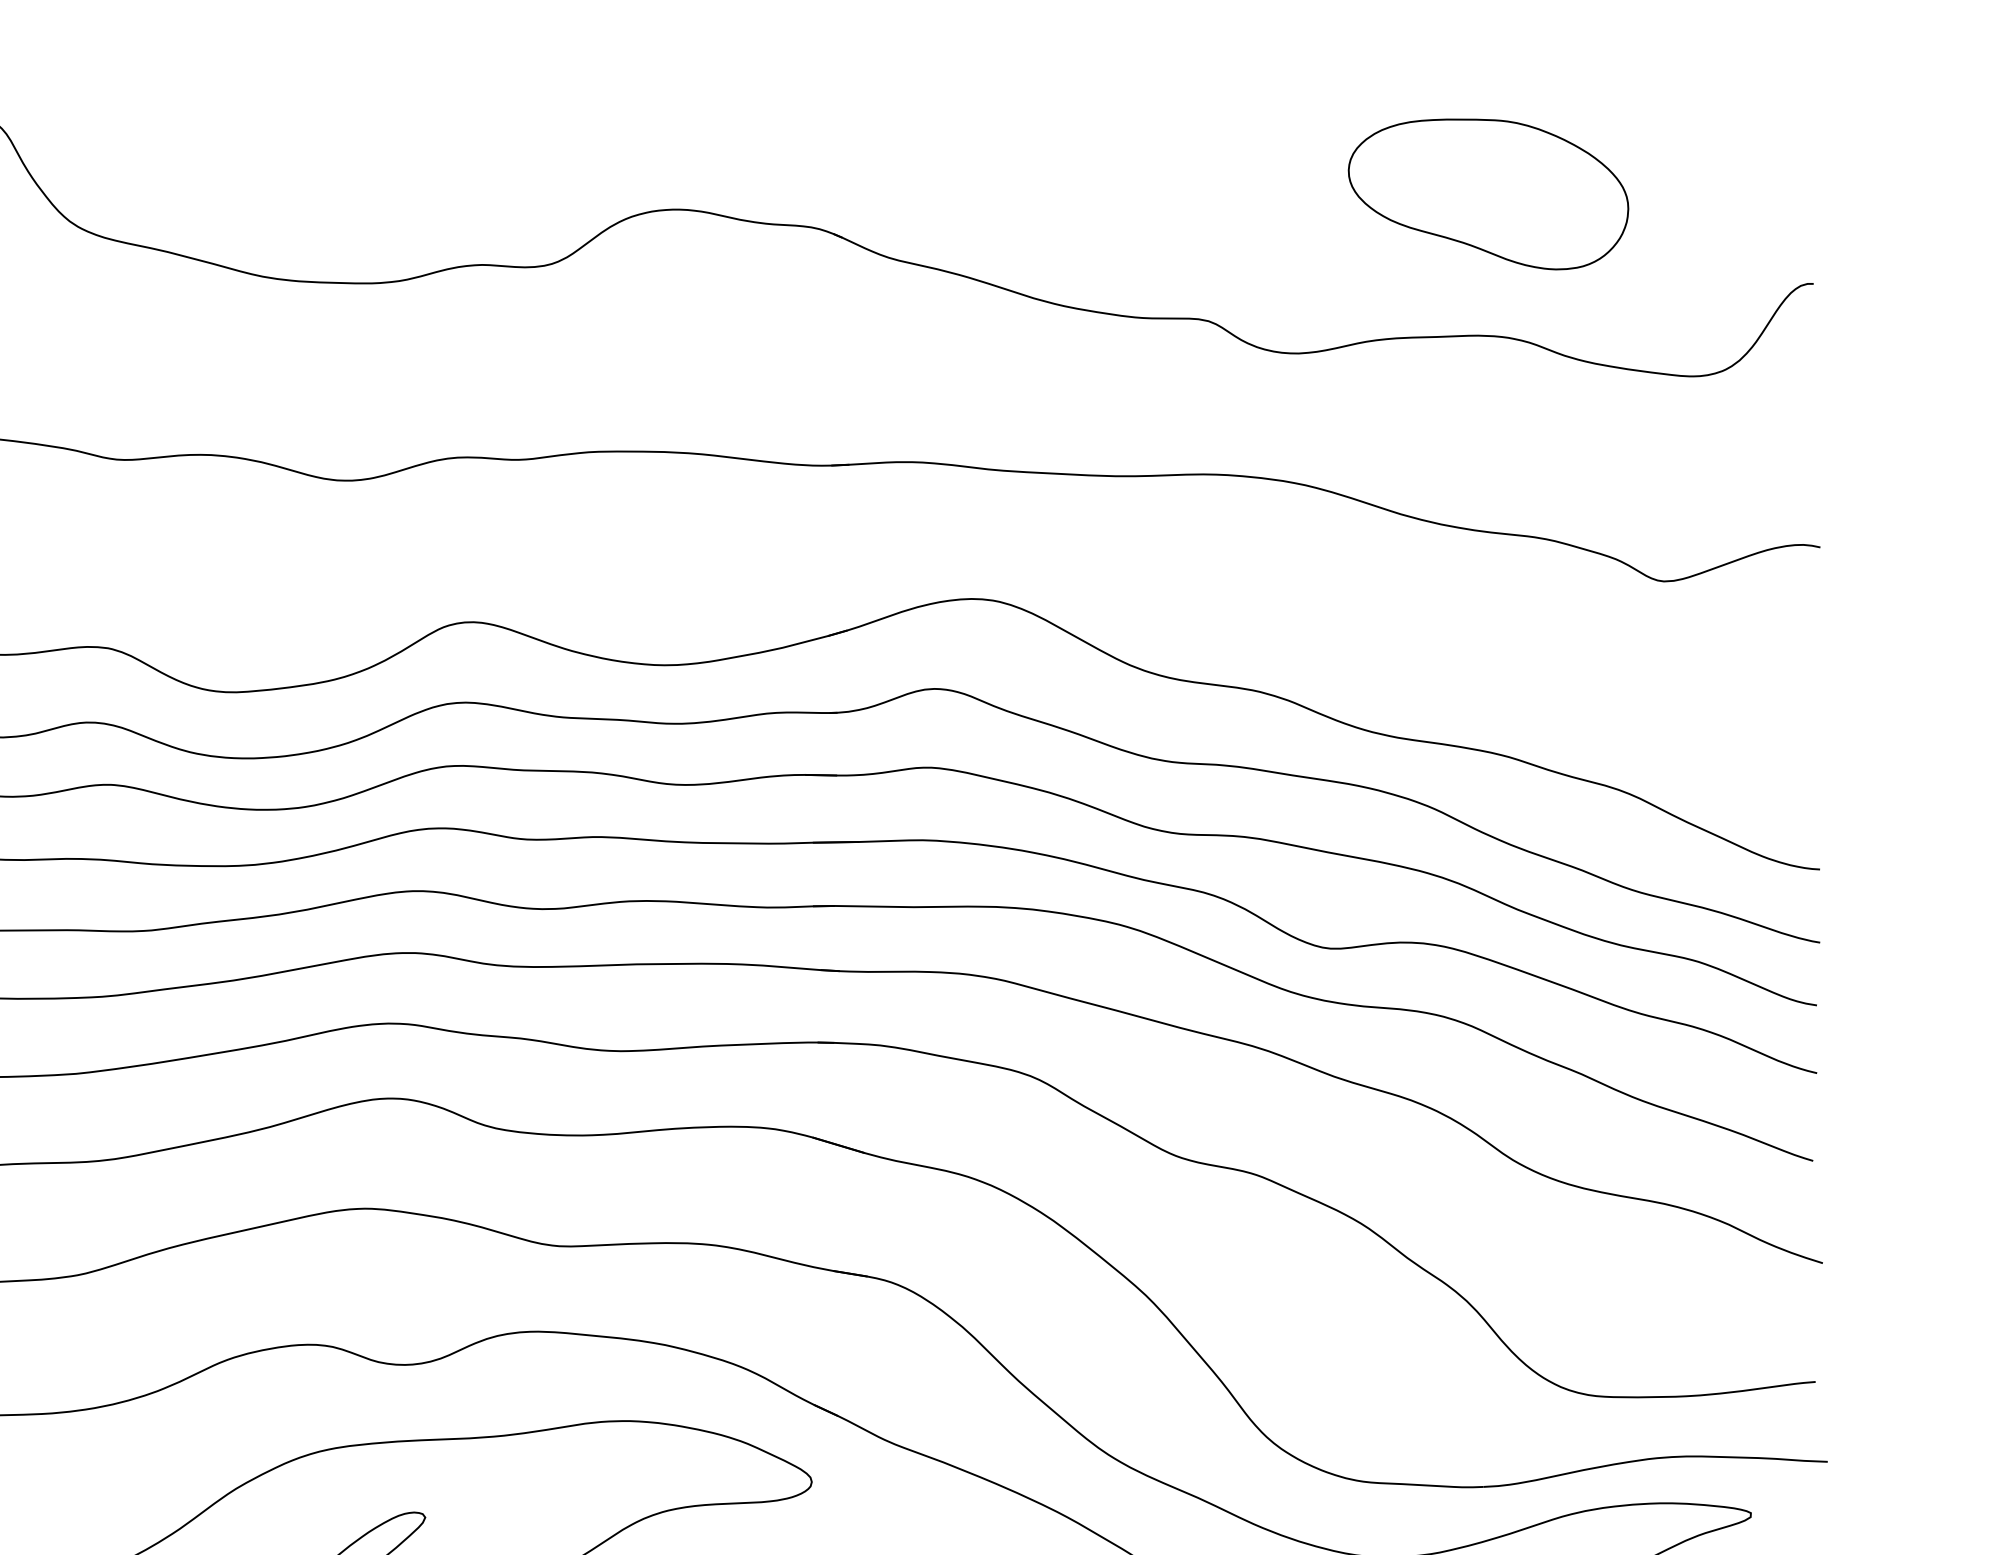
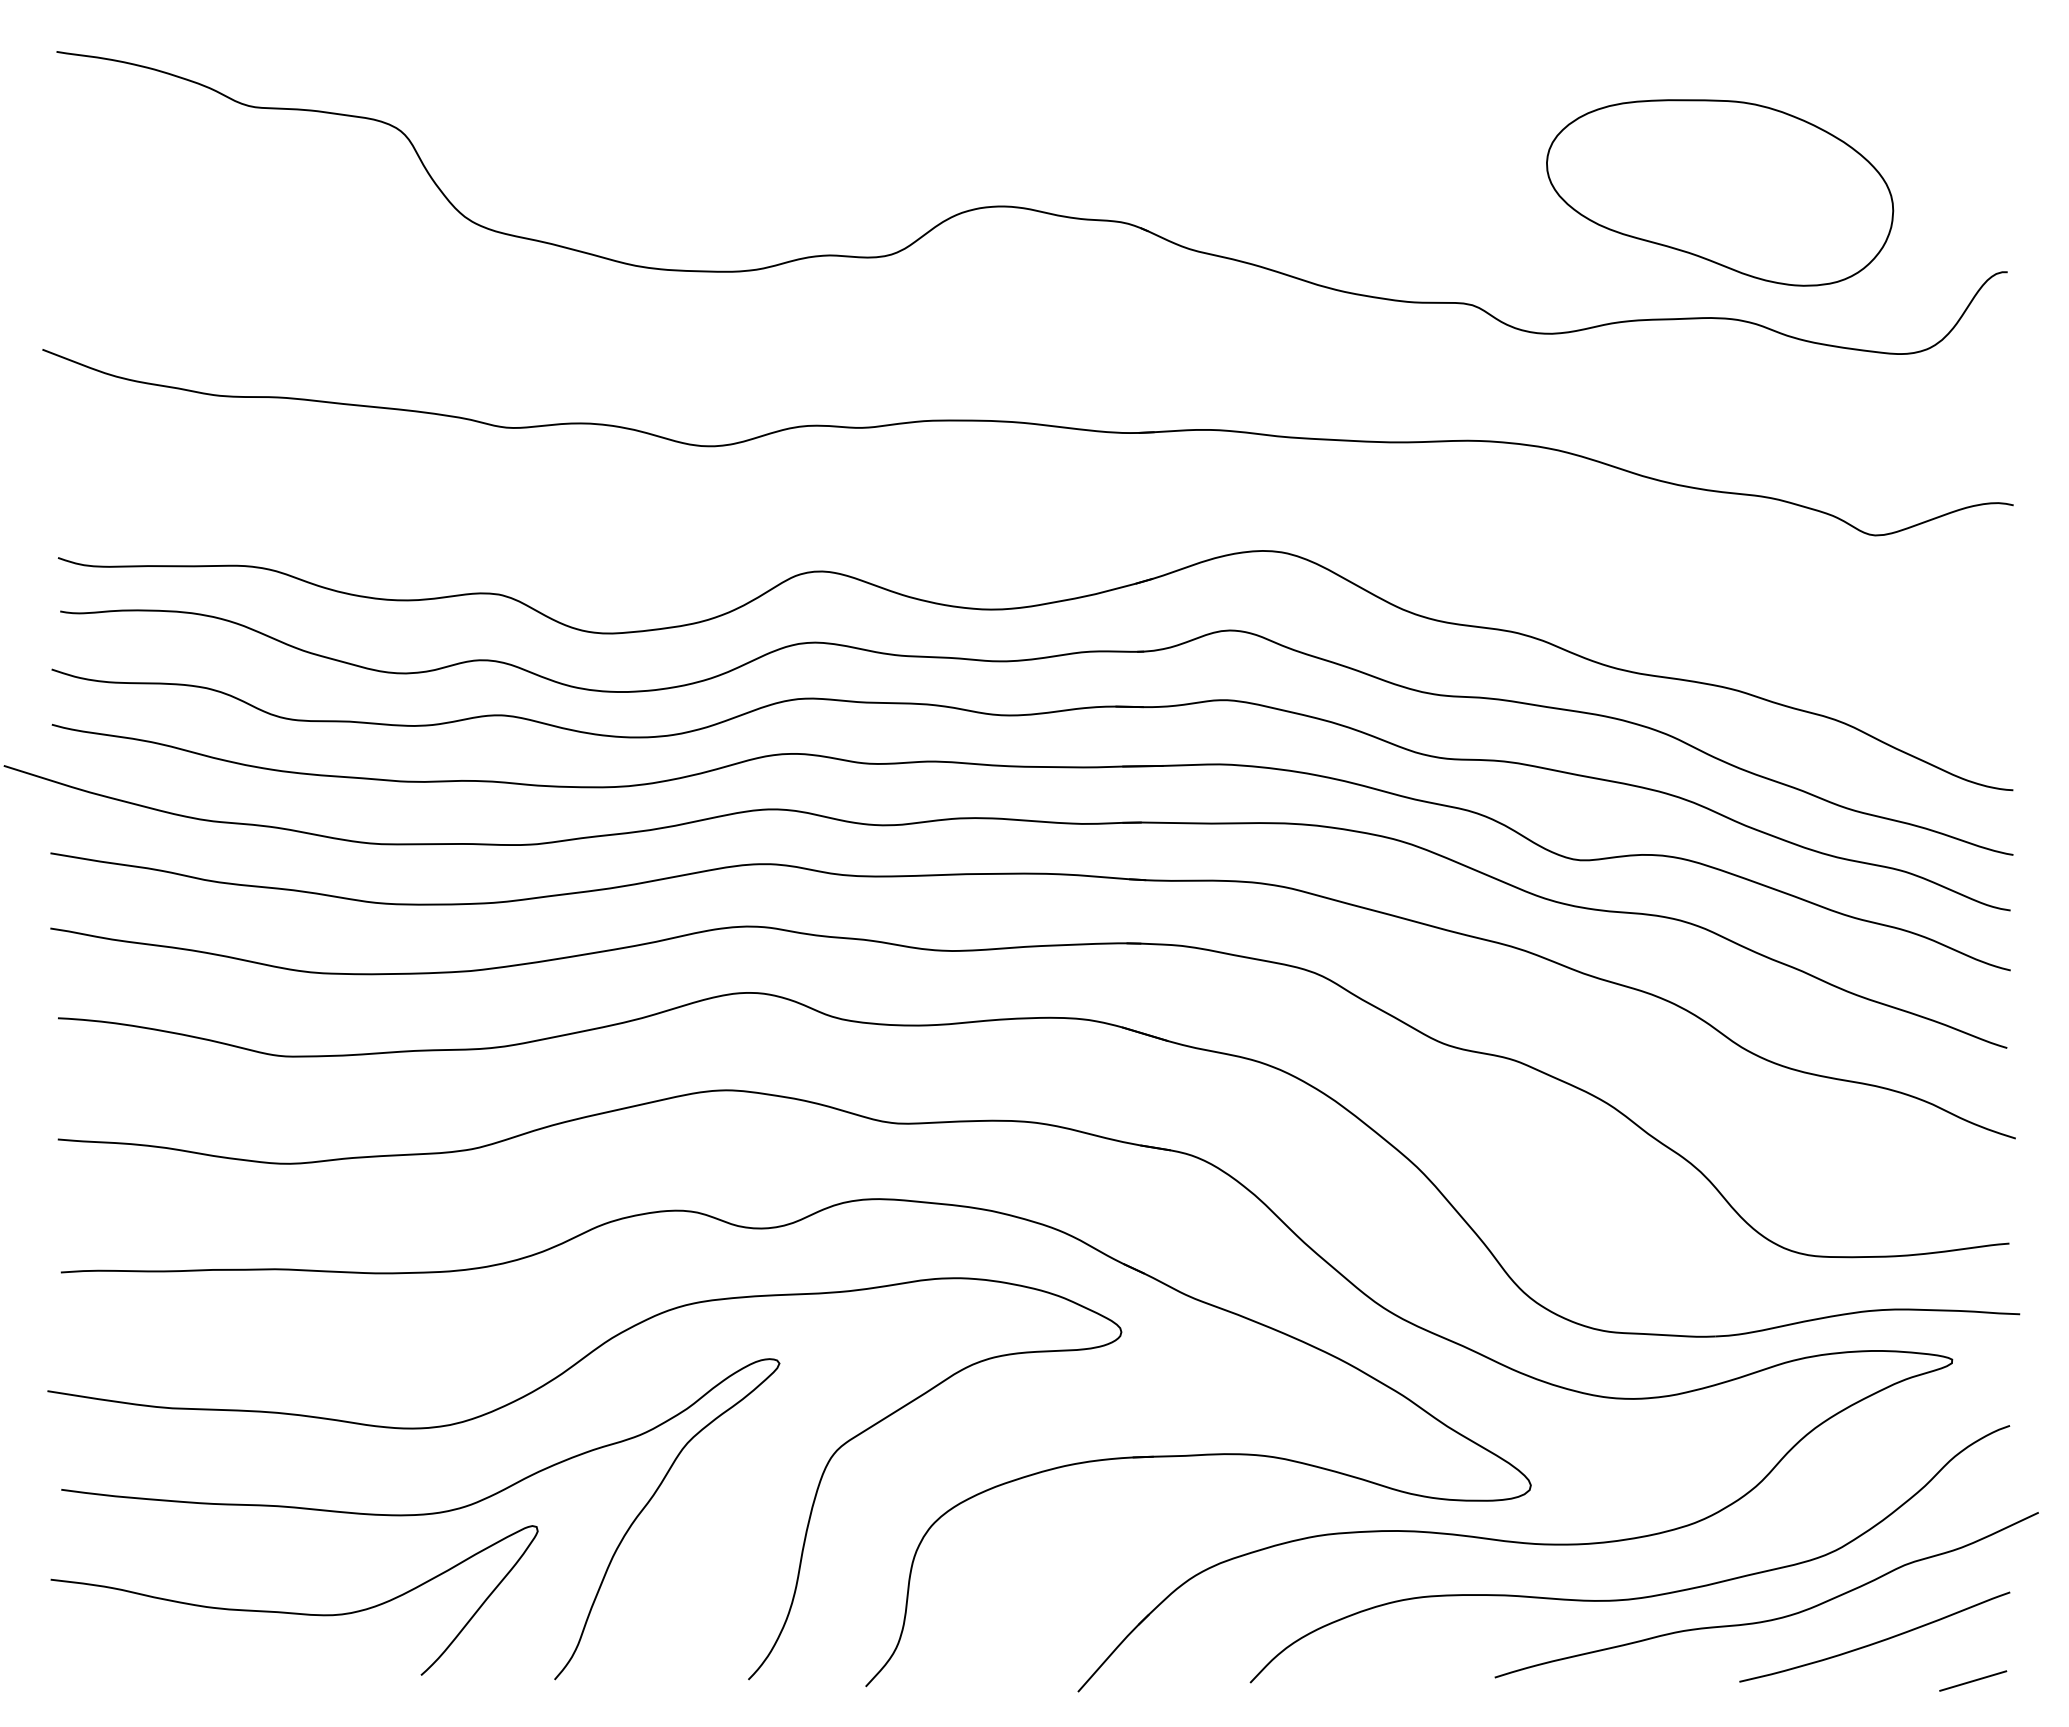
part: (1487, 194) -> (1719, 193), size x1.4

